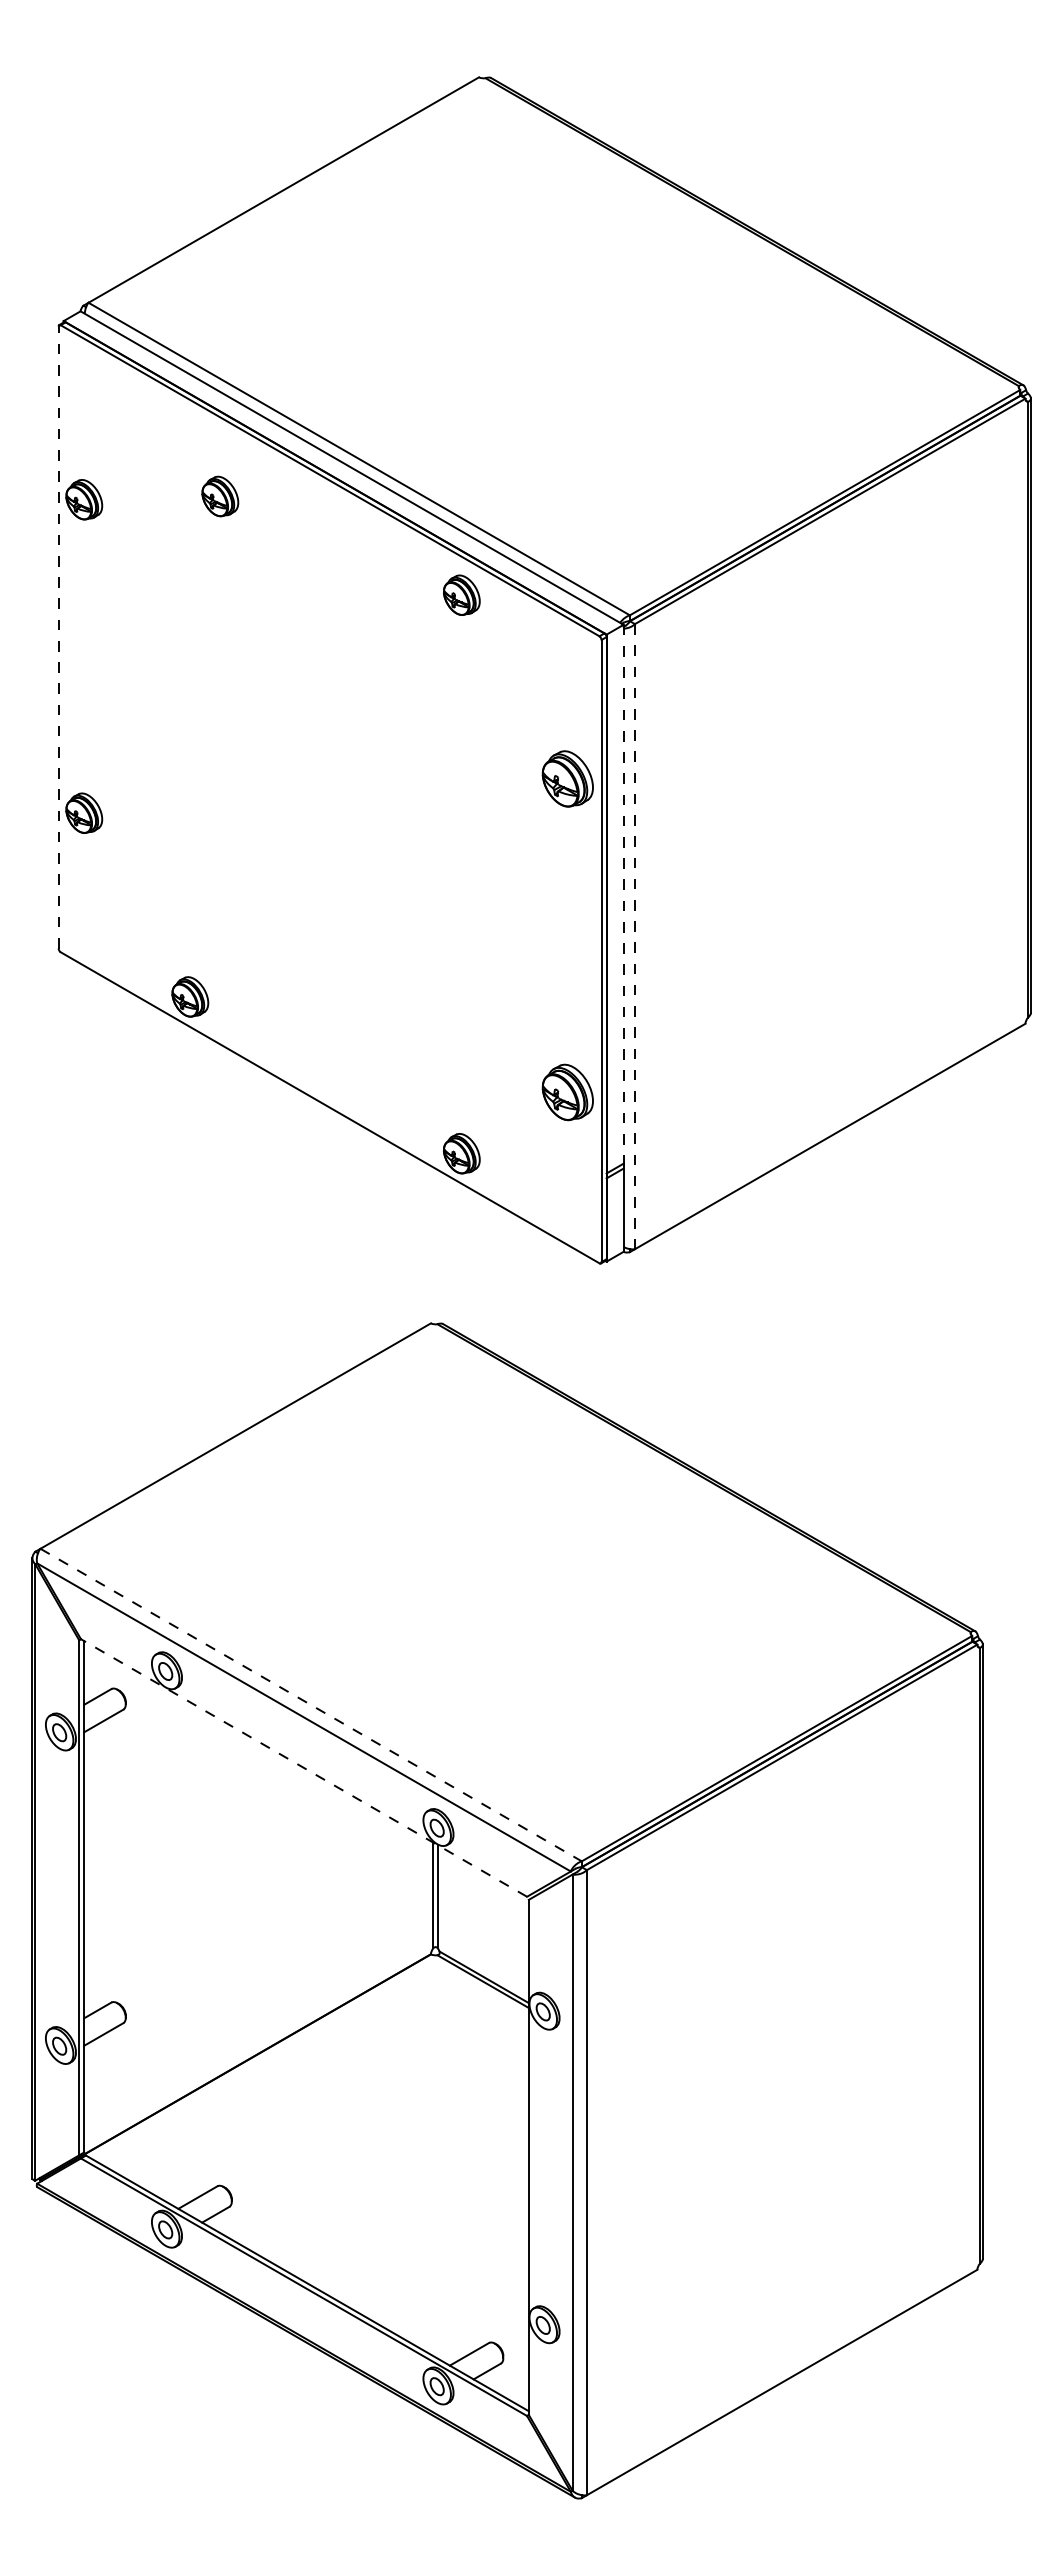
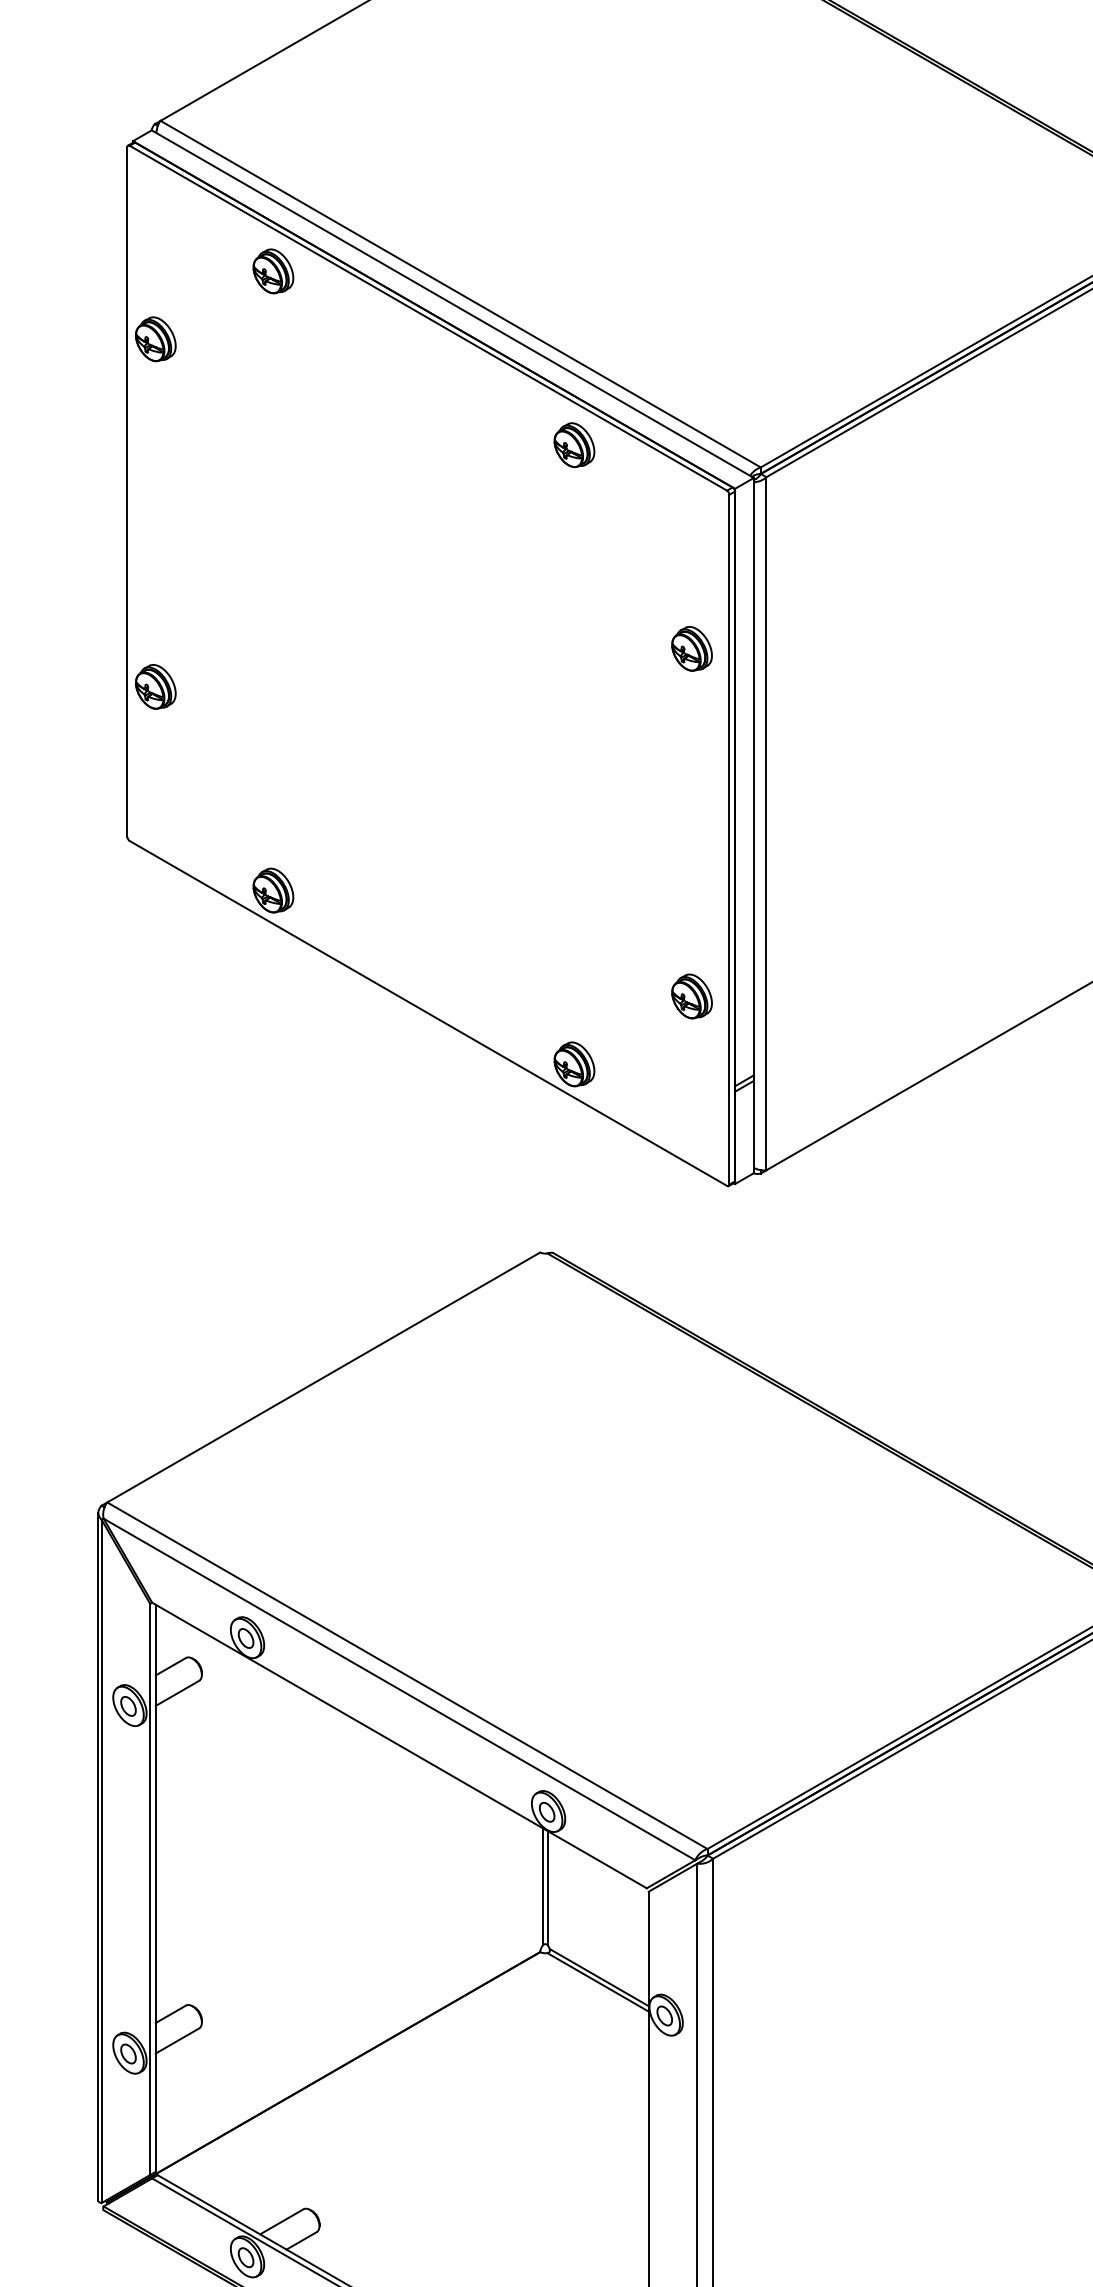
part: (220, 496) -> (273, 271), moved
line: (58, 637) -> (127, 492), dashed -> solid
part: (567, 778) -> (691, 648), size x0.71
line: (623, 896) -> (753, 779), dashed -> solid
line: (635, 936) -> (767, 823), dashed -> solid
part: (567, 1092) -> (691, 996), size x0.71
line: (311, 1705) -> (407, 1676), dashed -> solid
line: (304, 1767) -> (400, 1744), dashed -> solid

